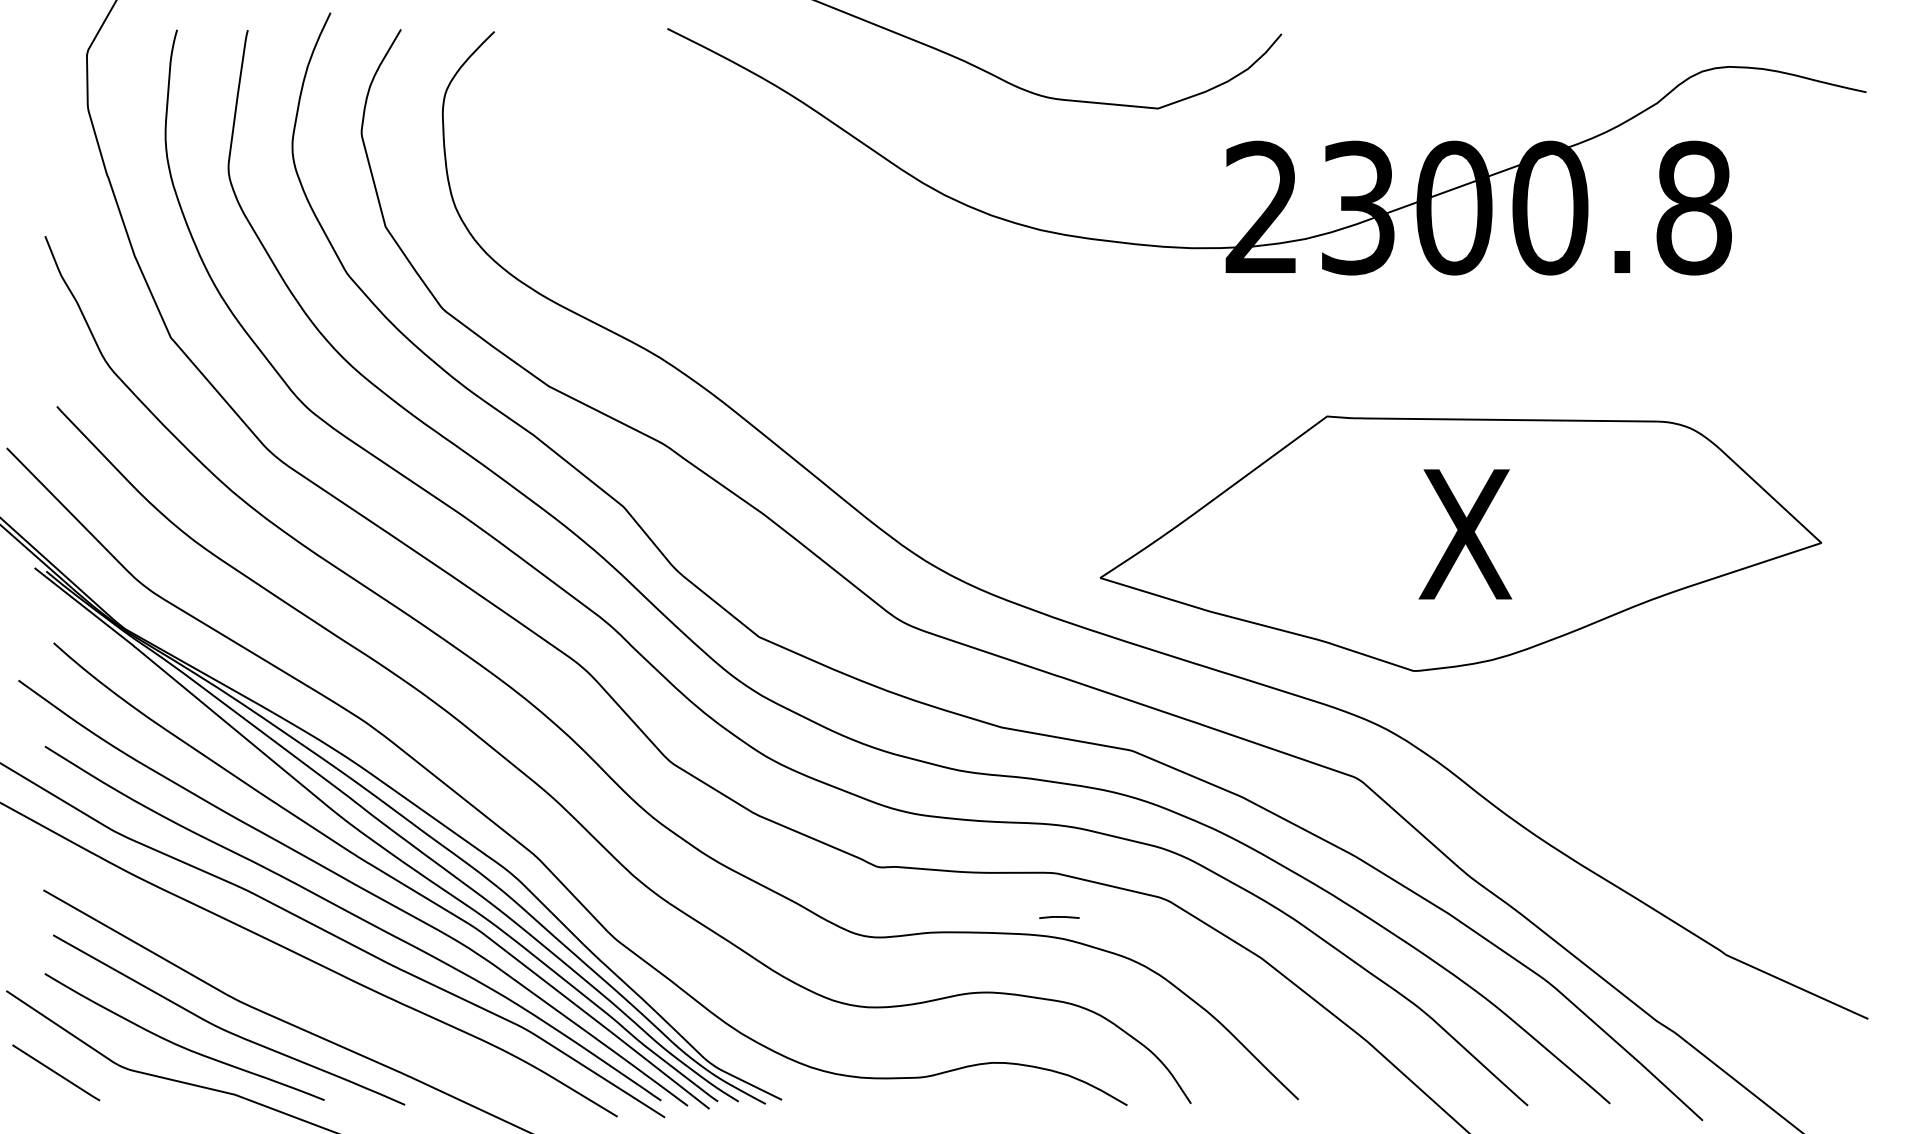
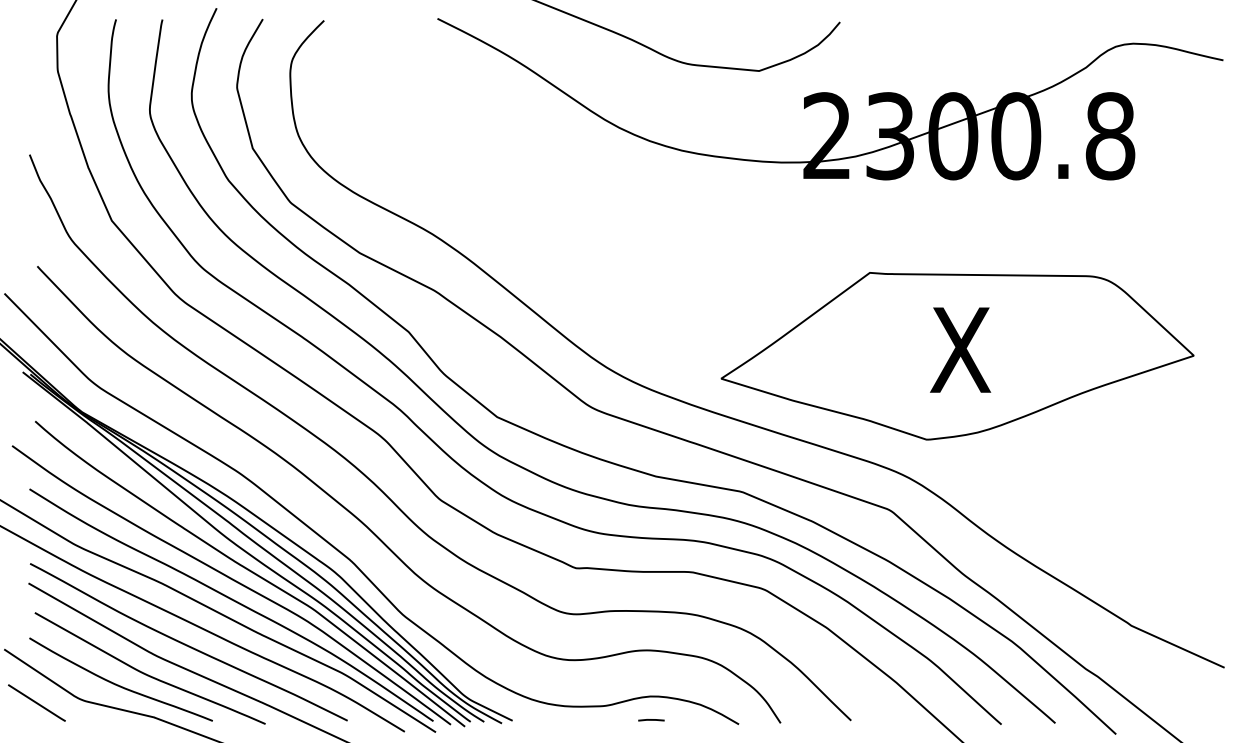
line: (1059, 917) -> (651, 720), moved
curve: (285, 983) -> (187, 644), added

